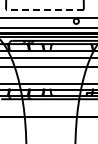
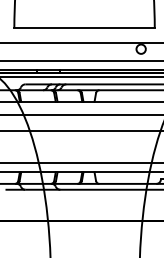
line: (44, 9) -> (83, 27), dashed -> solid

